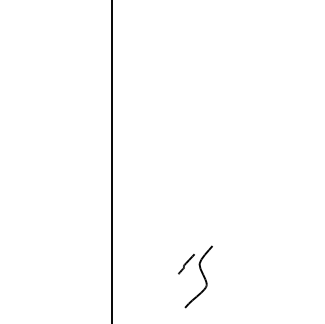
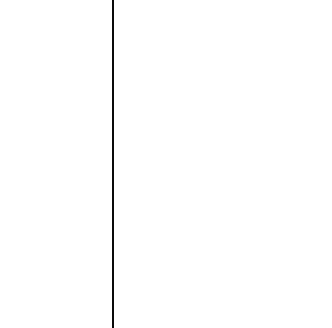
part: (201, 273) -> (205, 261), removed

